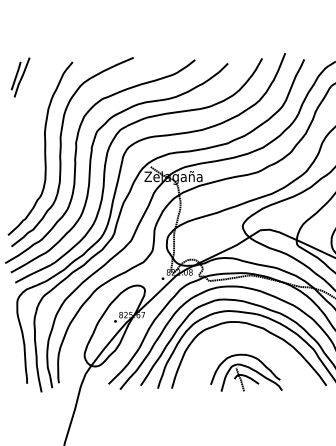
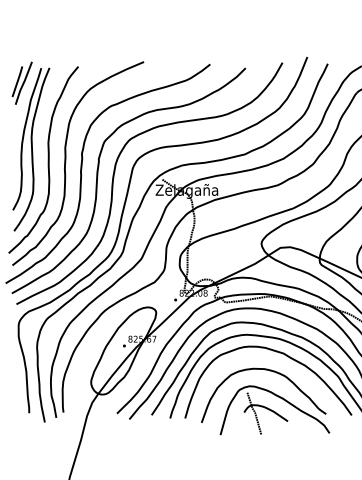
part: (28, 139) -> (30, 150), added
part: (246, 372) -> (265, 401), size x1.67

